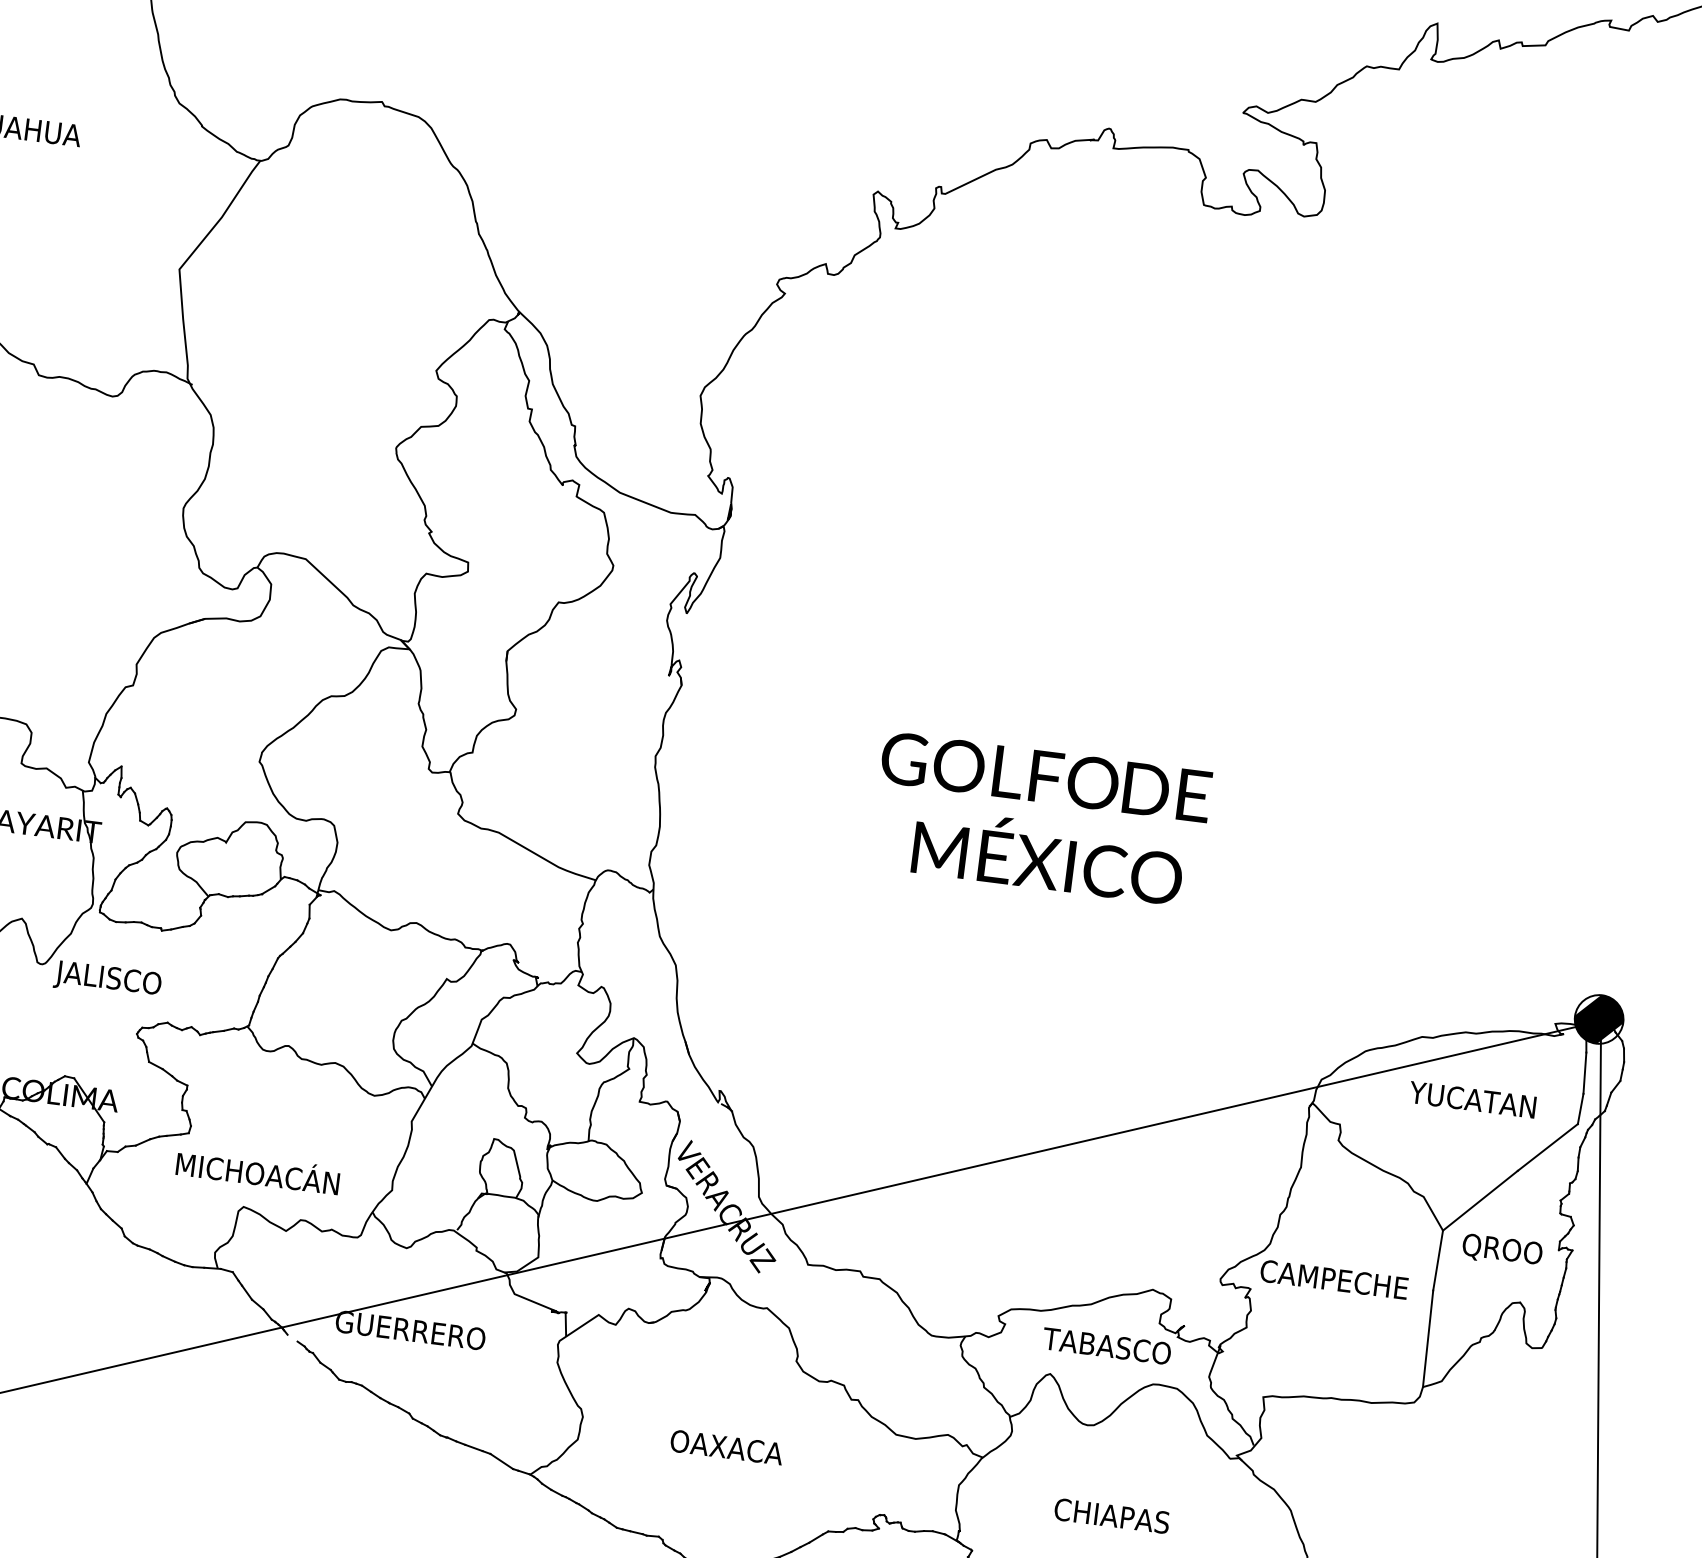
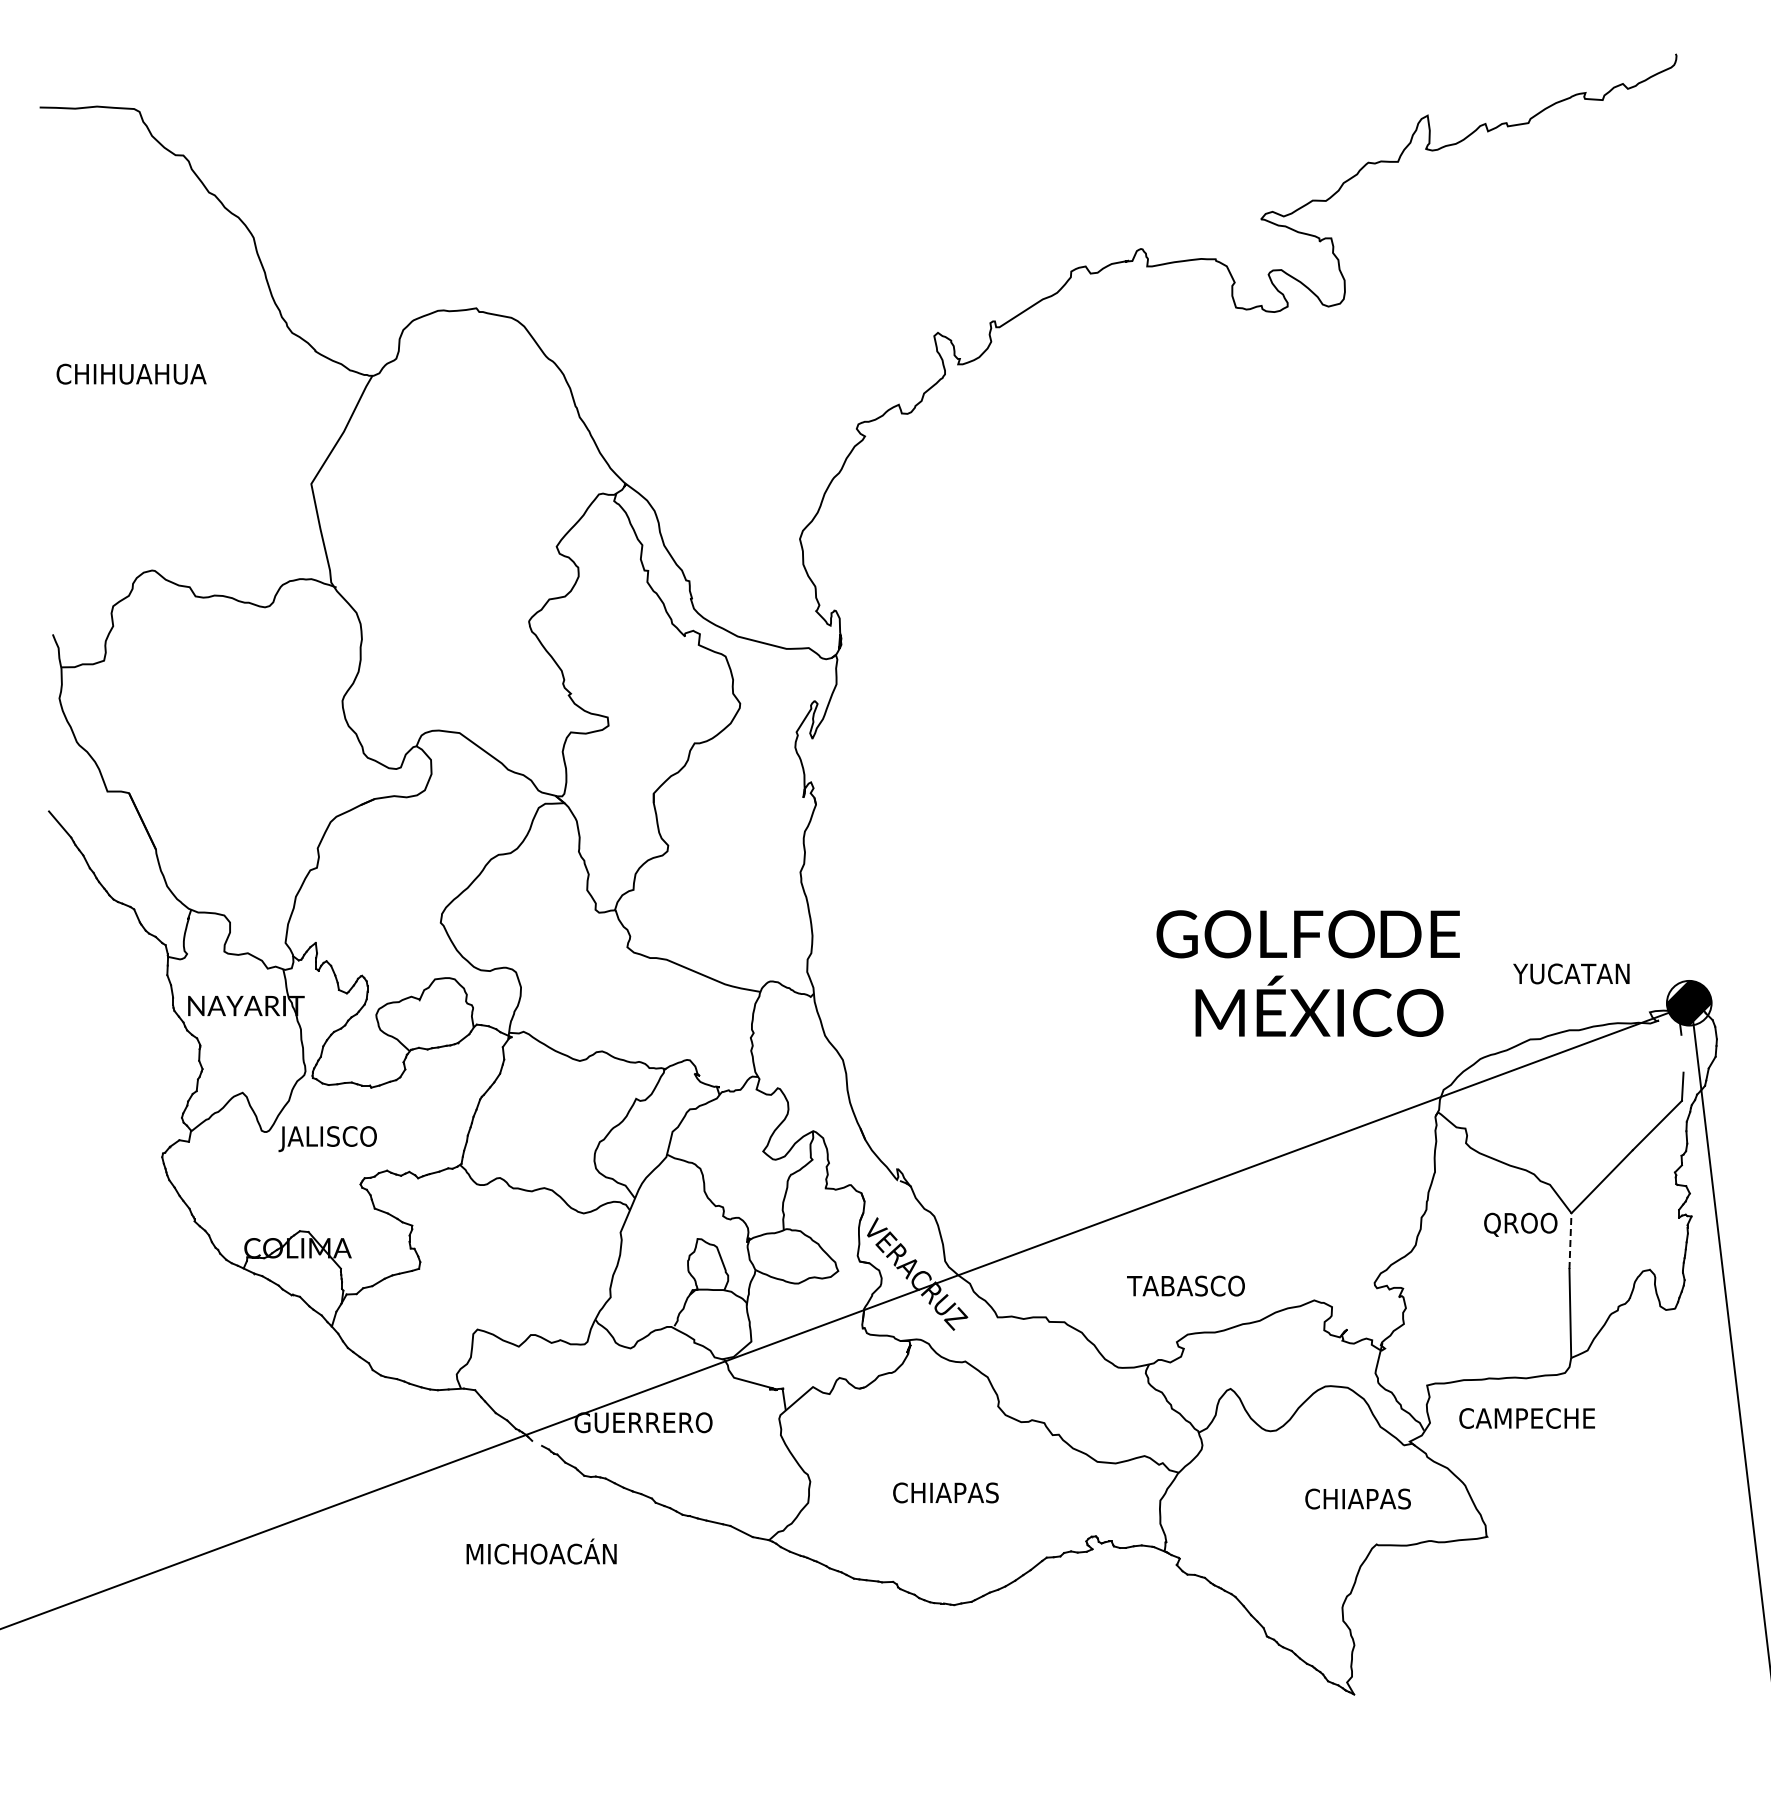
text: (1039, 819) -> (1307, 973), moved
line: (1584, 1072) -> (1682, 1053), removed
text: (1472, 1099) -> (1571, 973), moved
text: (258, 1171) -> (541, 1551), moved
text: (1502, 1250) -> (1520, 1224), moved
line: (1438, 1260) -> (1570, 1241), solid -> dashed
text: (1333, 1279) -> (1526, 1418), moved
text: (1106, 1345) -> (1185, 1285), moved
text: (730, 1447) -> (948, 1492), OAXACA -> CHIAPAS
text: (1111, 1515) -> (1357, 1498), moved

